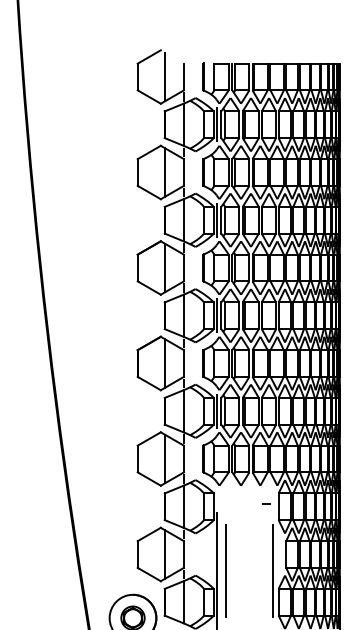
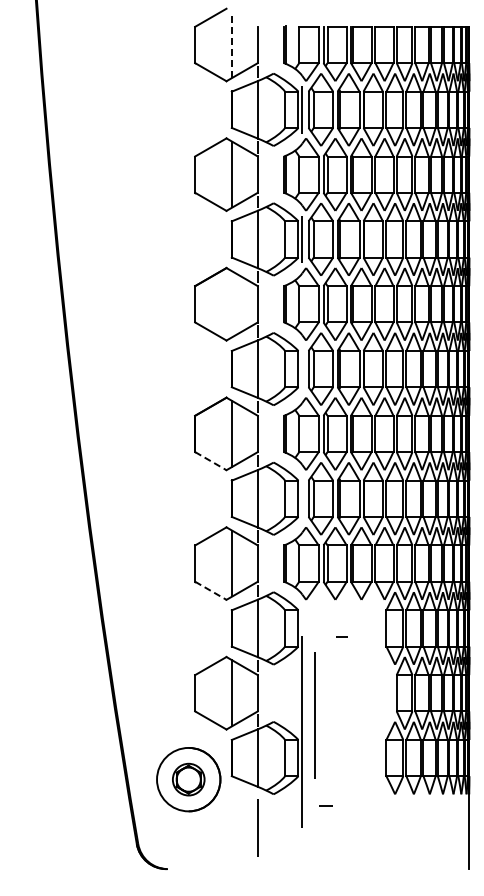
line: (165, 77) -> (232, 45), solid -> dashed
line: (165, 268) -> (232, 304), removed
line: (216, 315) -> (302, 368), removed
line: (149, 383) -> (211, 461), solid -> dashed
line: (216, 411) -> (302, 498), removed
line: (149, 479) -> (211, 591), solid -> dashed
line: (266, 503) -> (341, 636), moved
line: (272, 570) -> (378, 715), removed

